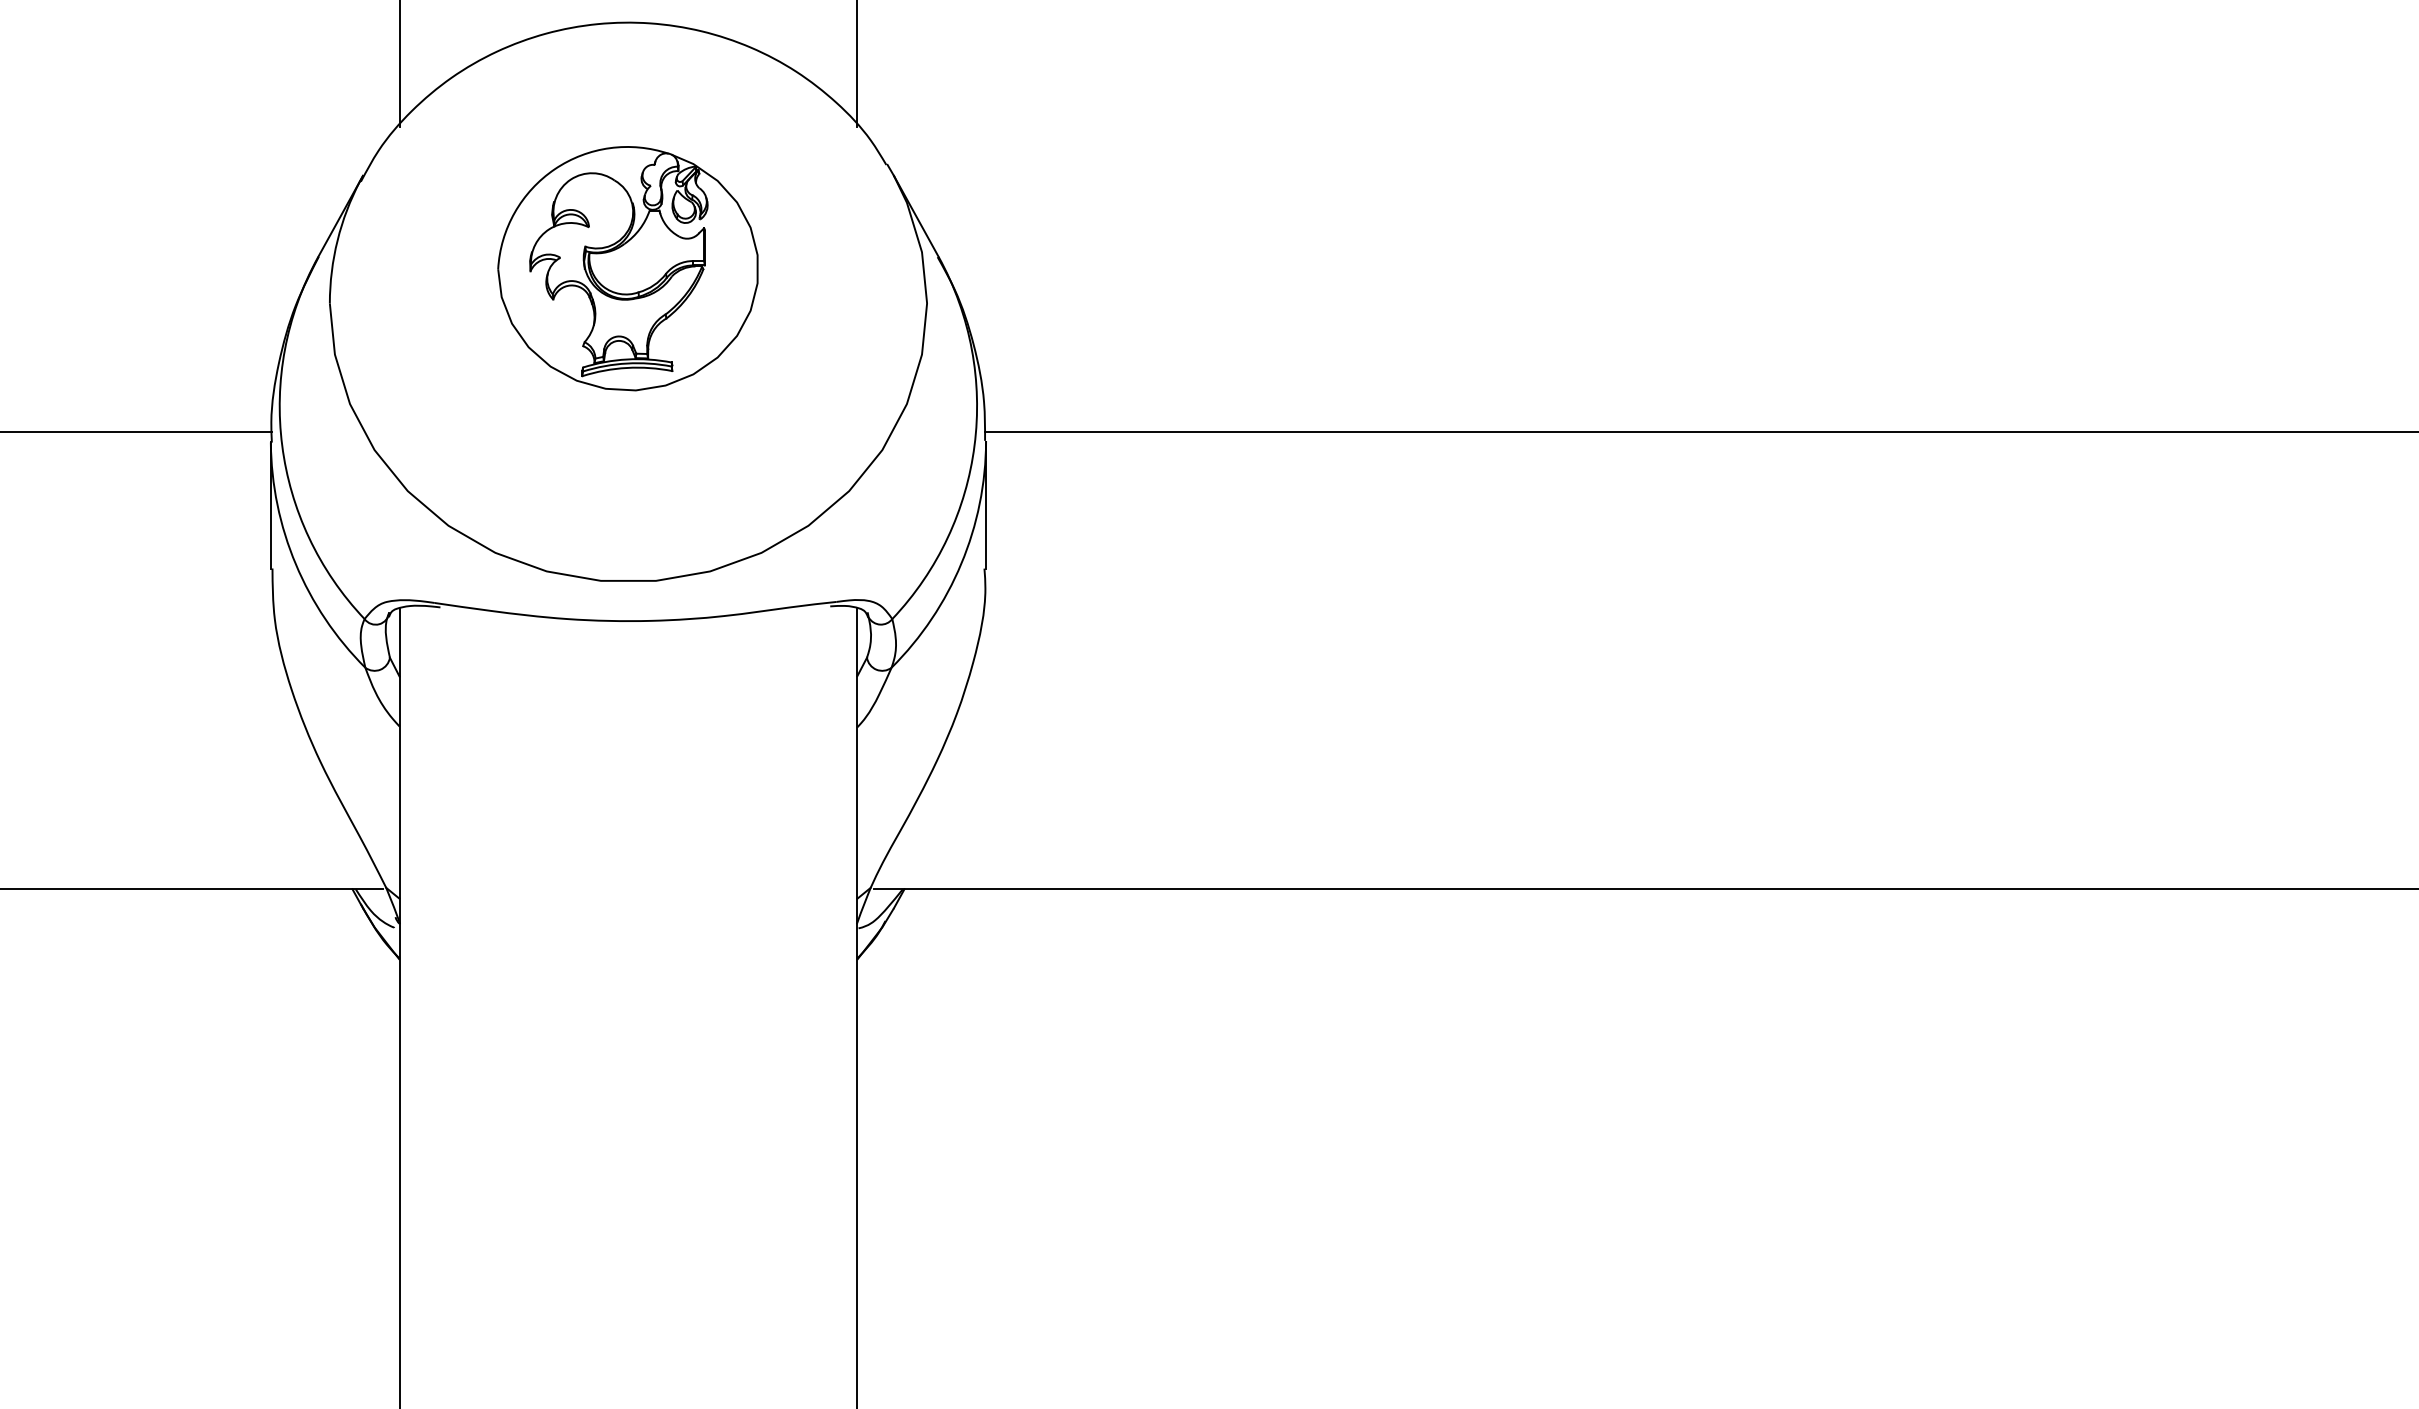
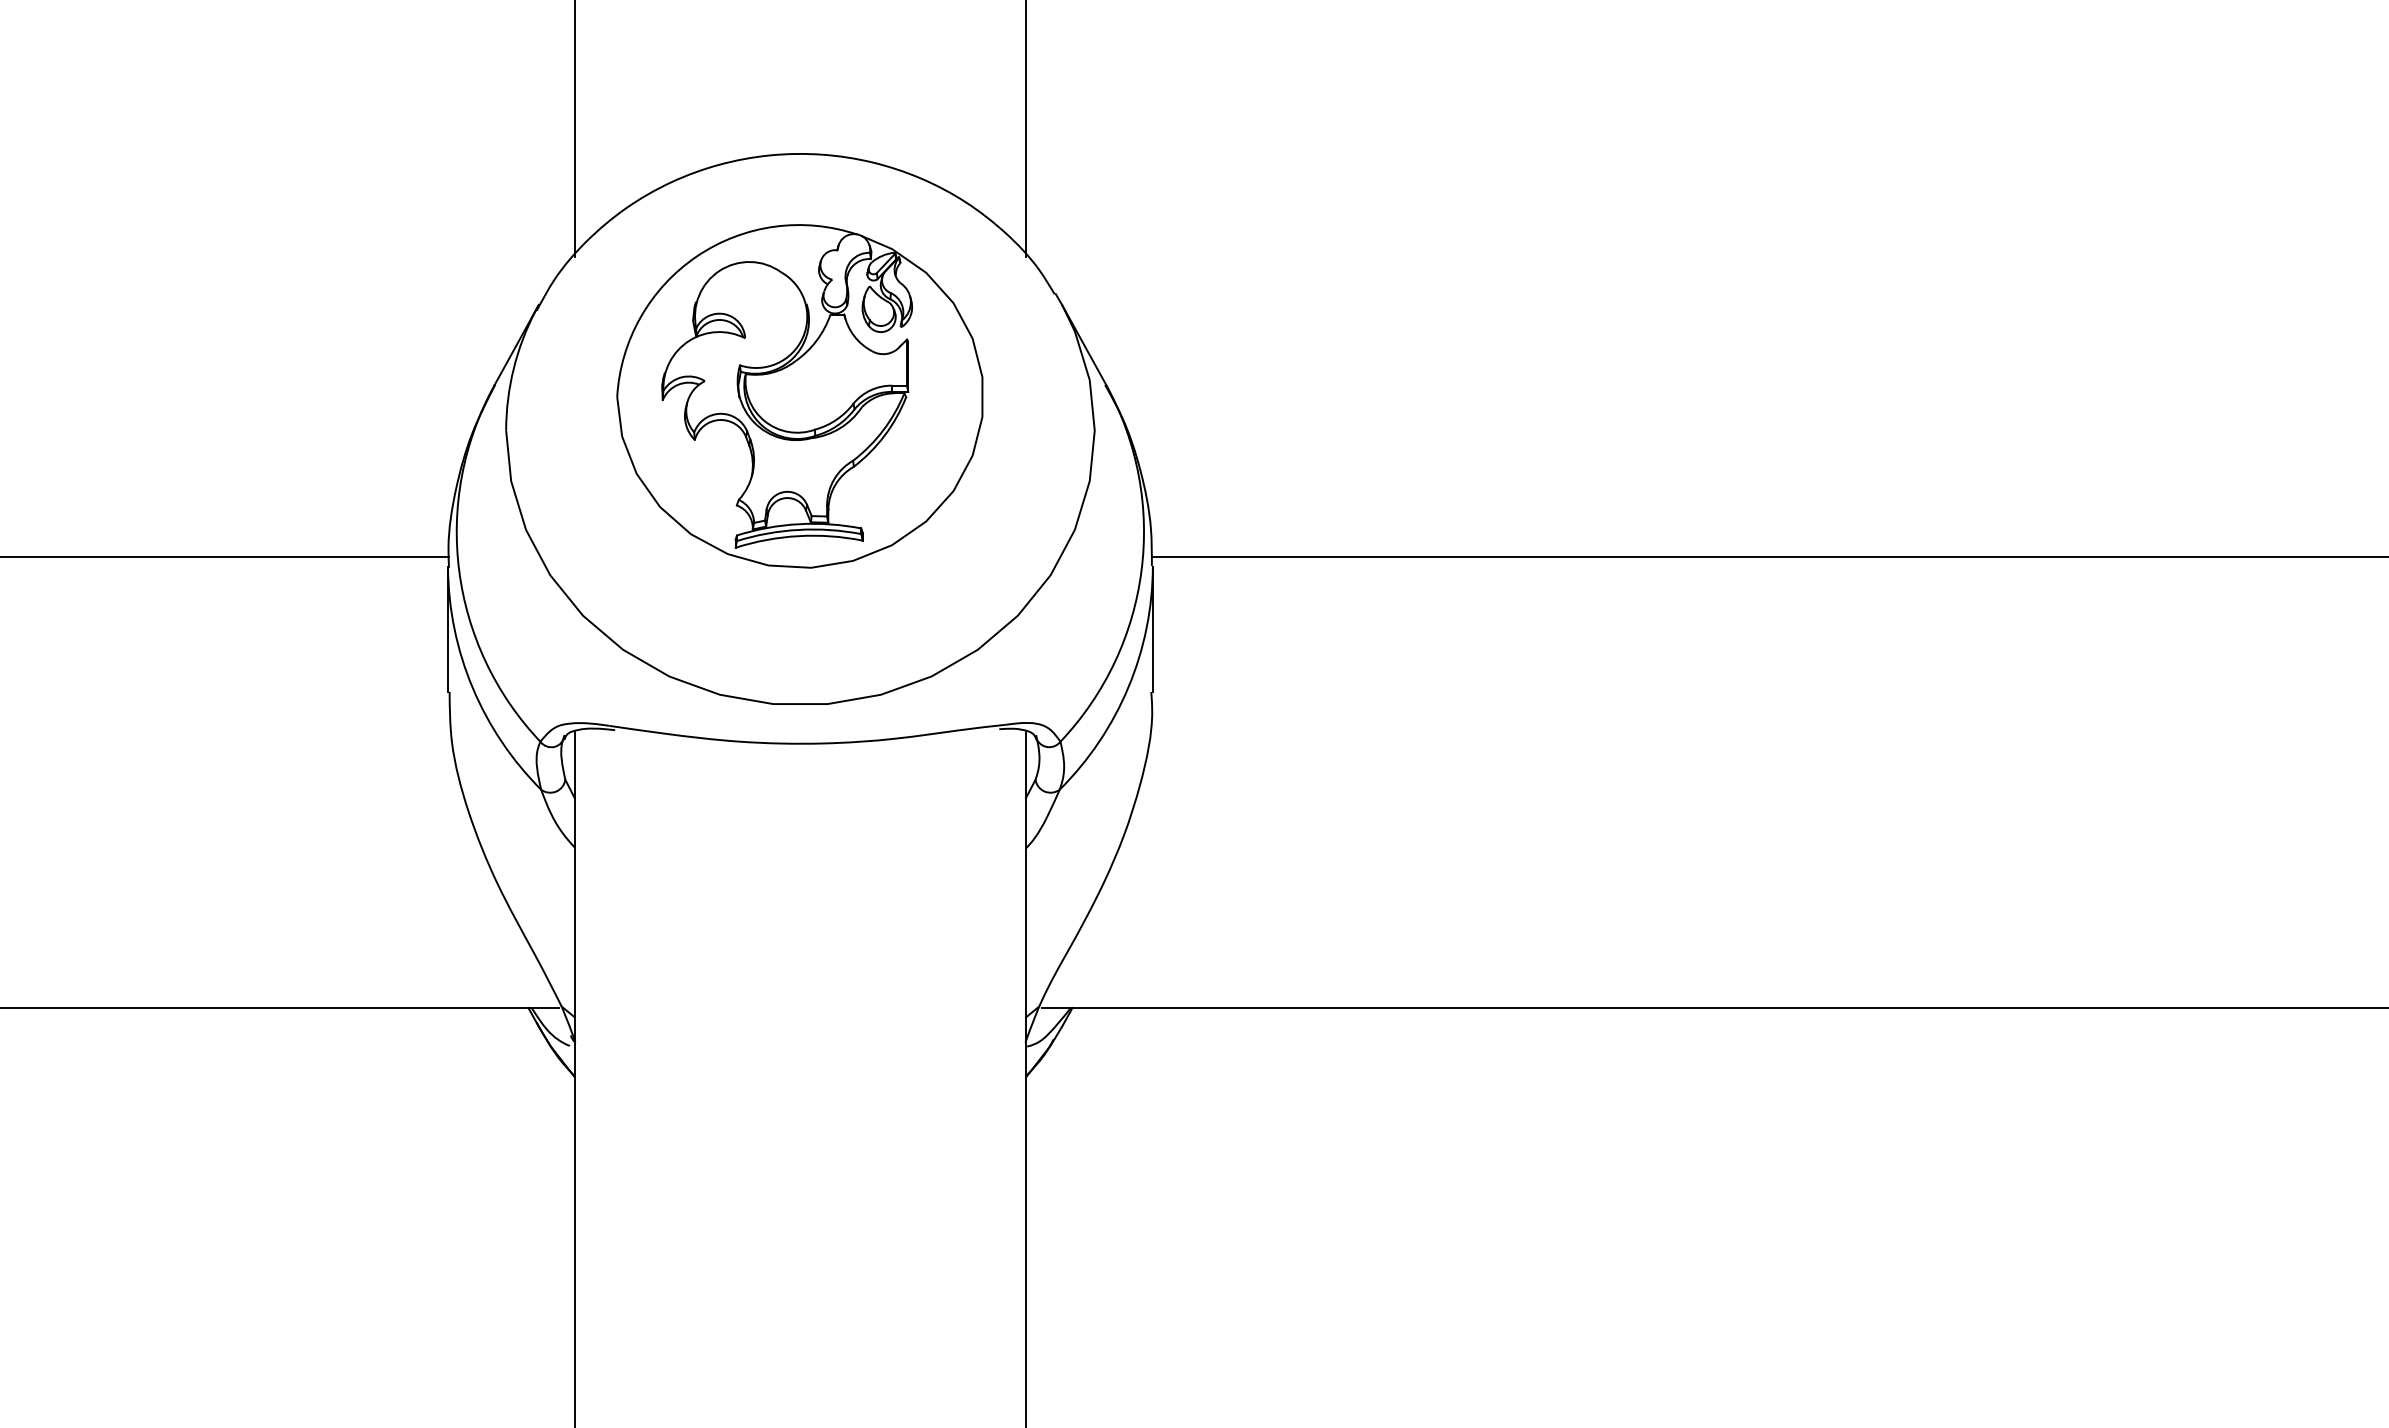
part: (627, 268) -> (799, 396), size x1.43

